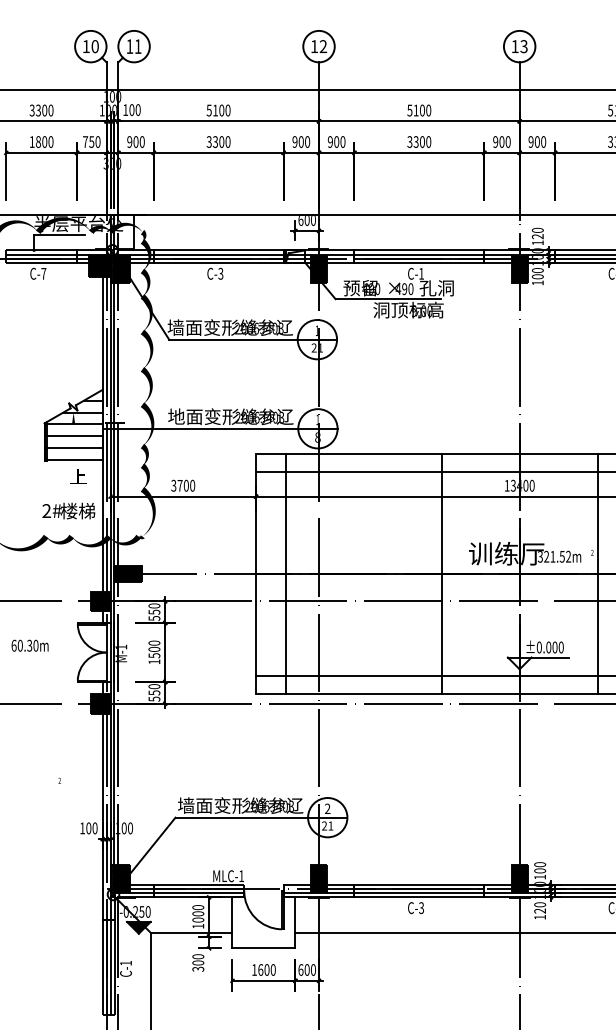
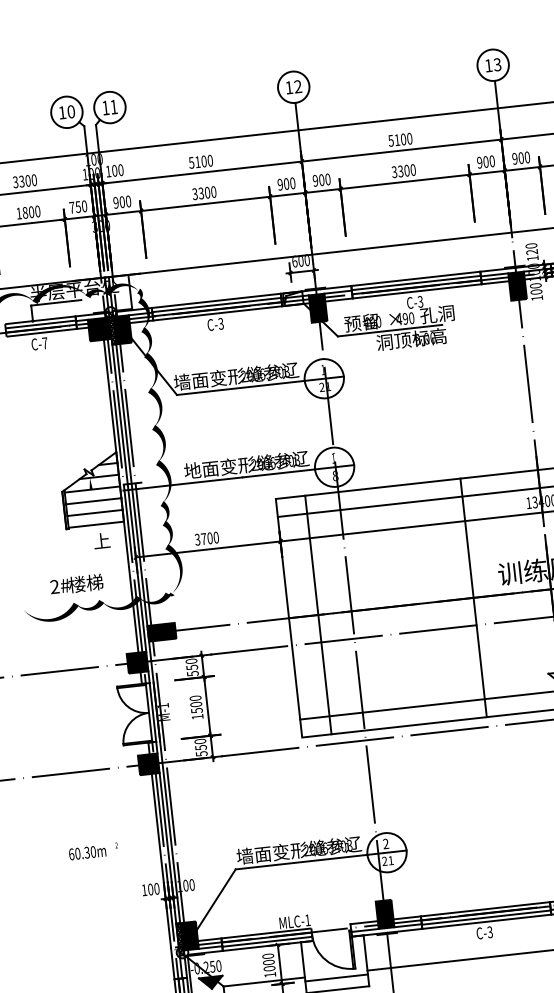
text: (421, 273) -> (420, 301), C-1 -> C-3
text: (68, 510) -> (76, 583), moved
text: (29, 645) -> (86, 852), moved
line: (263, 936) -> (336, 977), added

